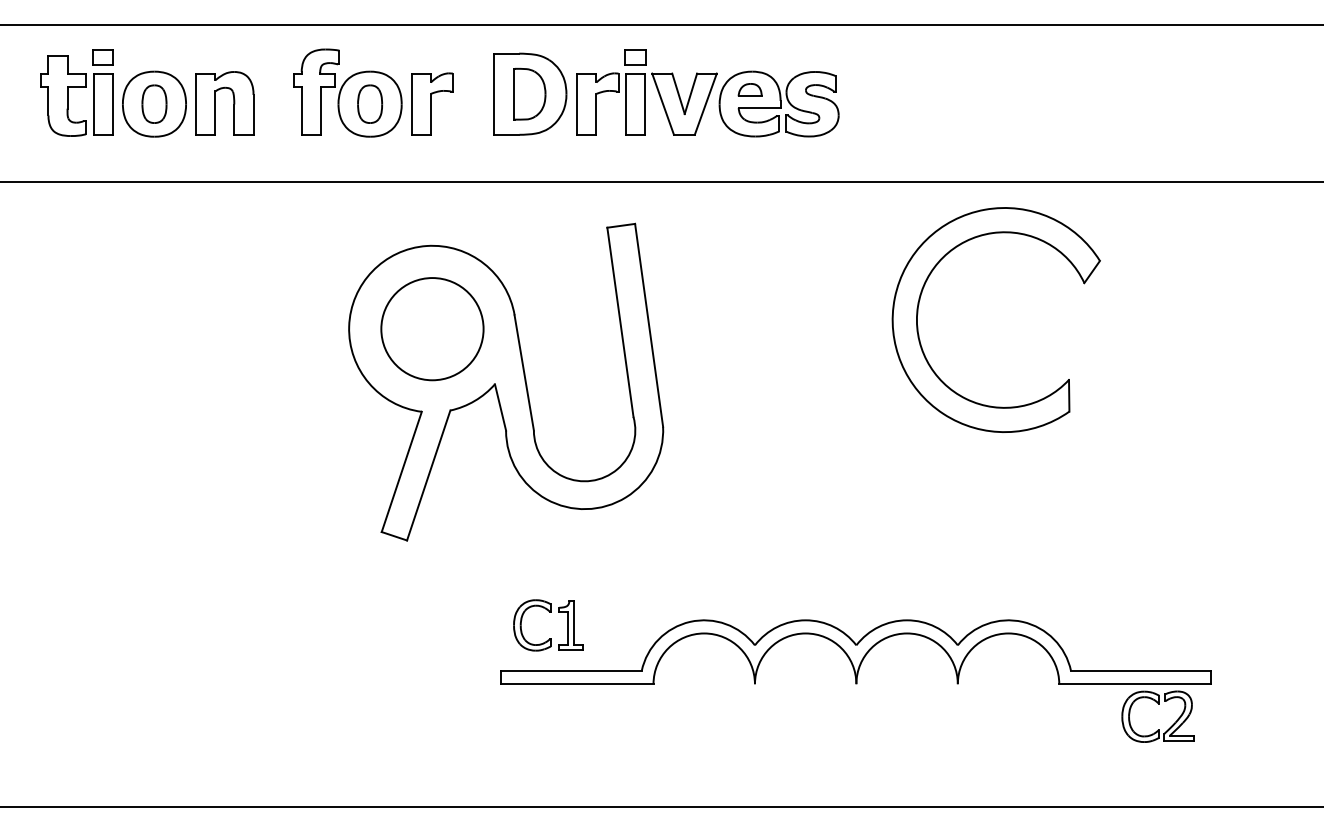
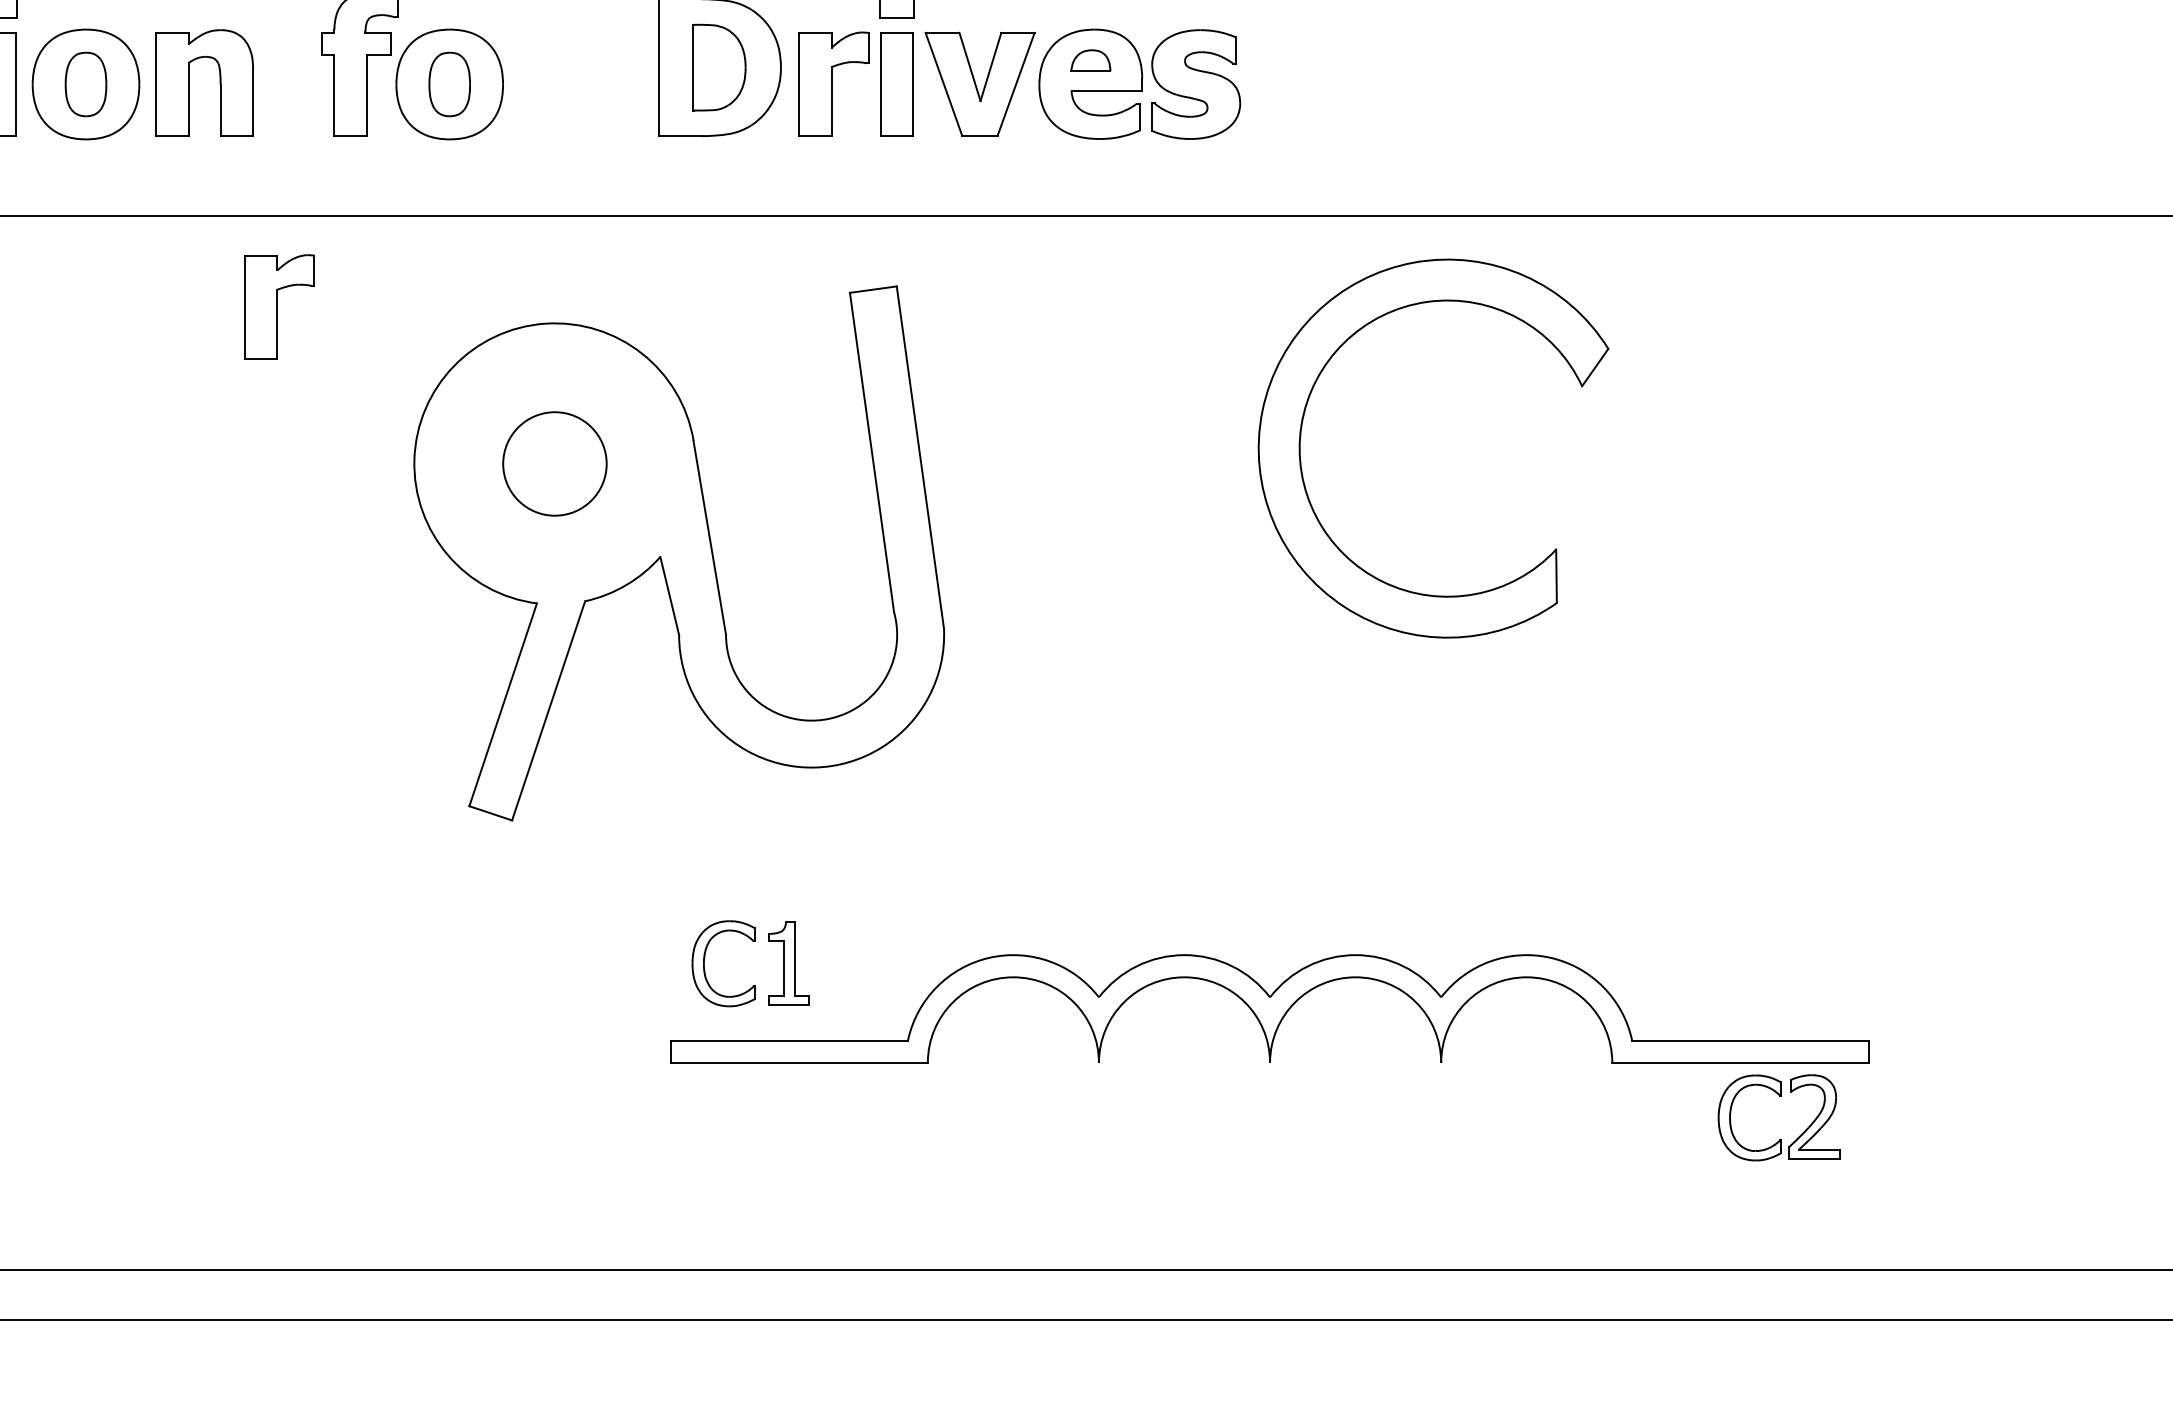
part: (432, 103) -> (280, 305), moved
part: (918, 314) -> (1302, 439), moved
circle: (432, 329) -> (554, 464), size x0.6

